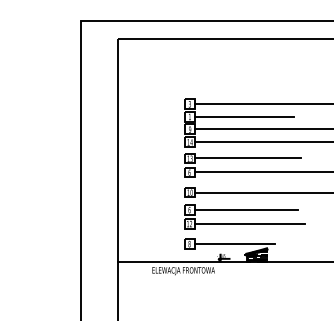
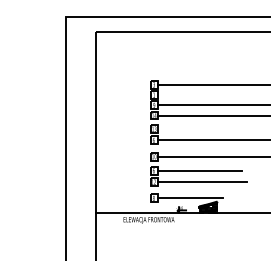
line: (244, 116) -> (198, 94), removed
line: (248, 158) -> (201, 128), removed

